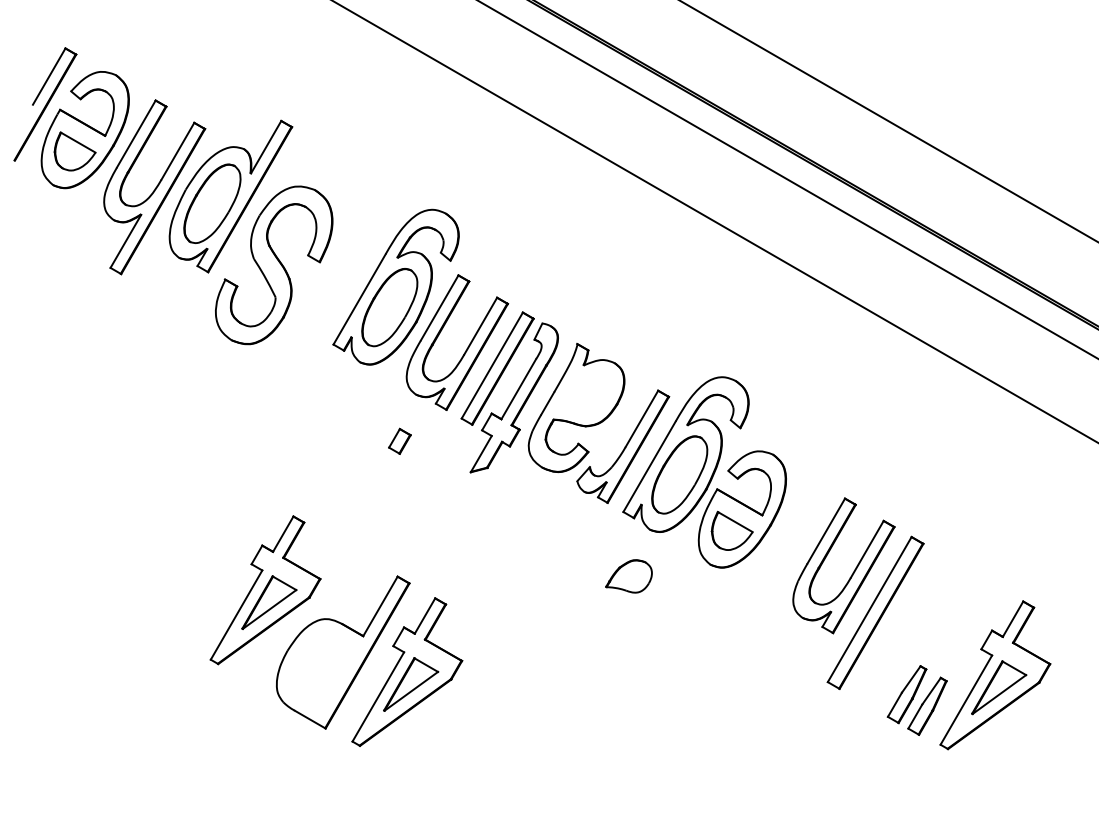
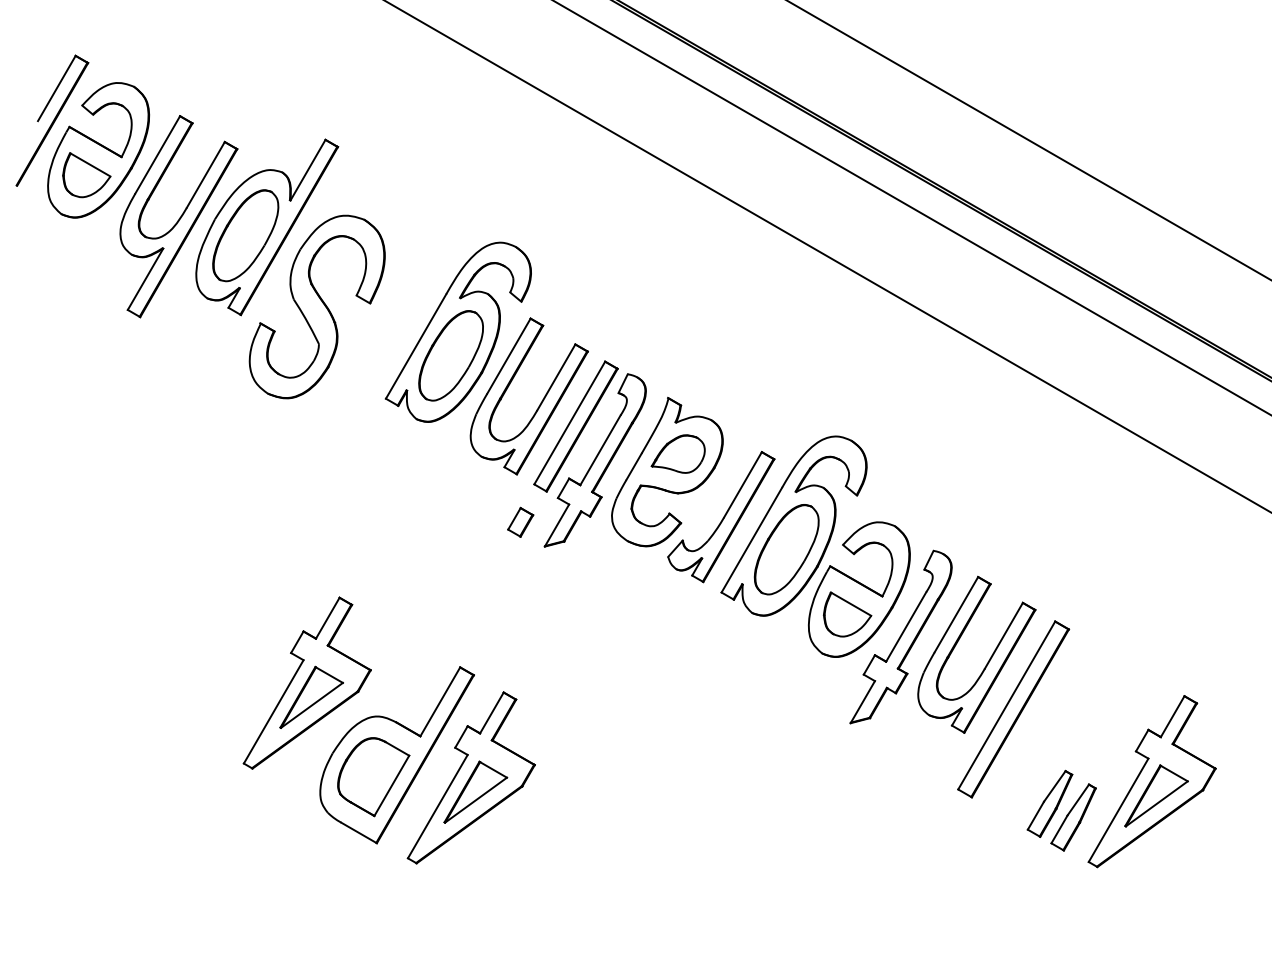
part: (399, 440) -> (520, 521), moved
part: (778, 550) -> (901, 637), added
part: (628, 576) -> (677, 454), moved
part: (322, 671) -> (373, 777), added

